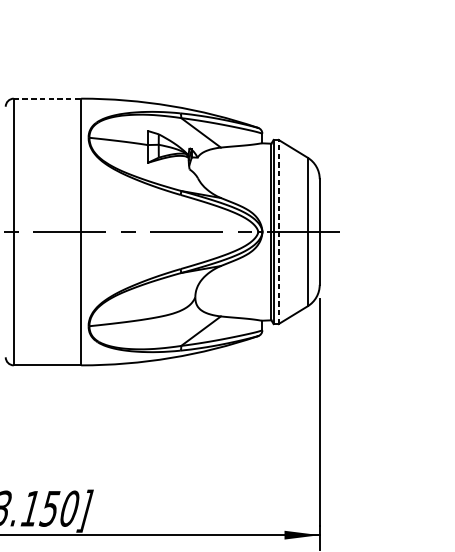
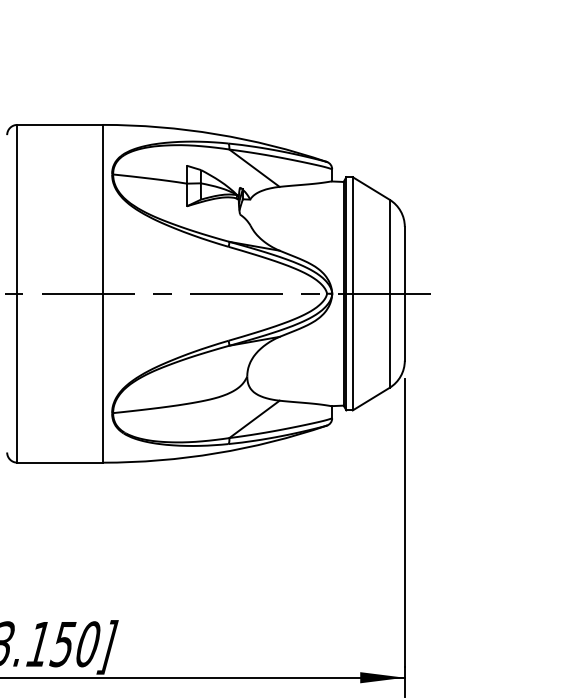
line: (47, 98) -> (60, 124), dashed -> solid
line: (278, 231) -> (352, 293), dashed -> solid

